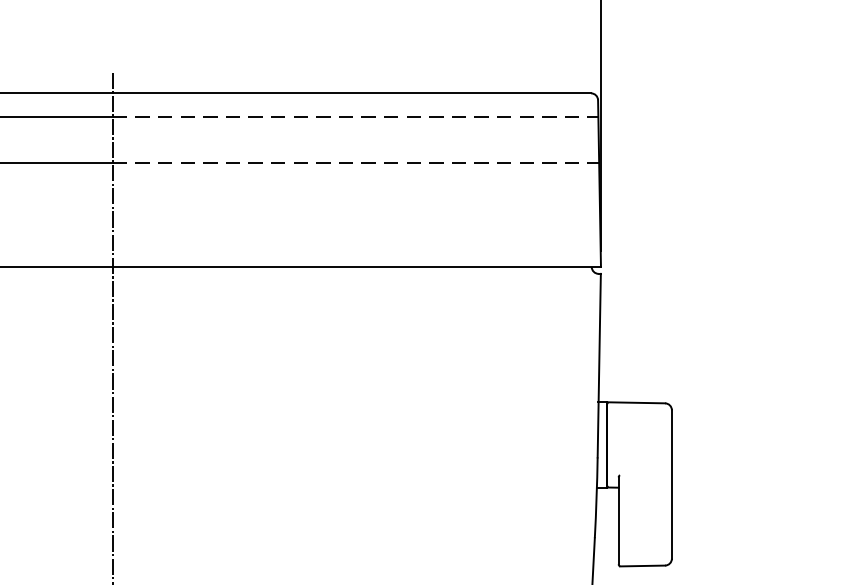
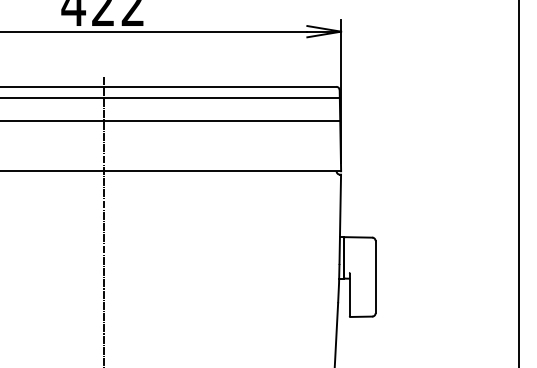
line: (357, 117) -> (222, 98), dashed -> solid
line: (357, 162) -> (222, 120), dashed -> solid

